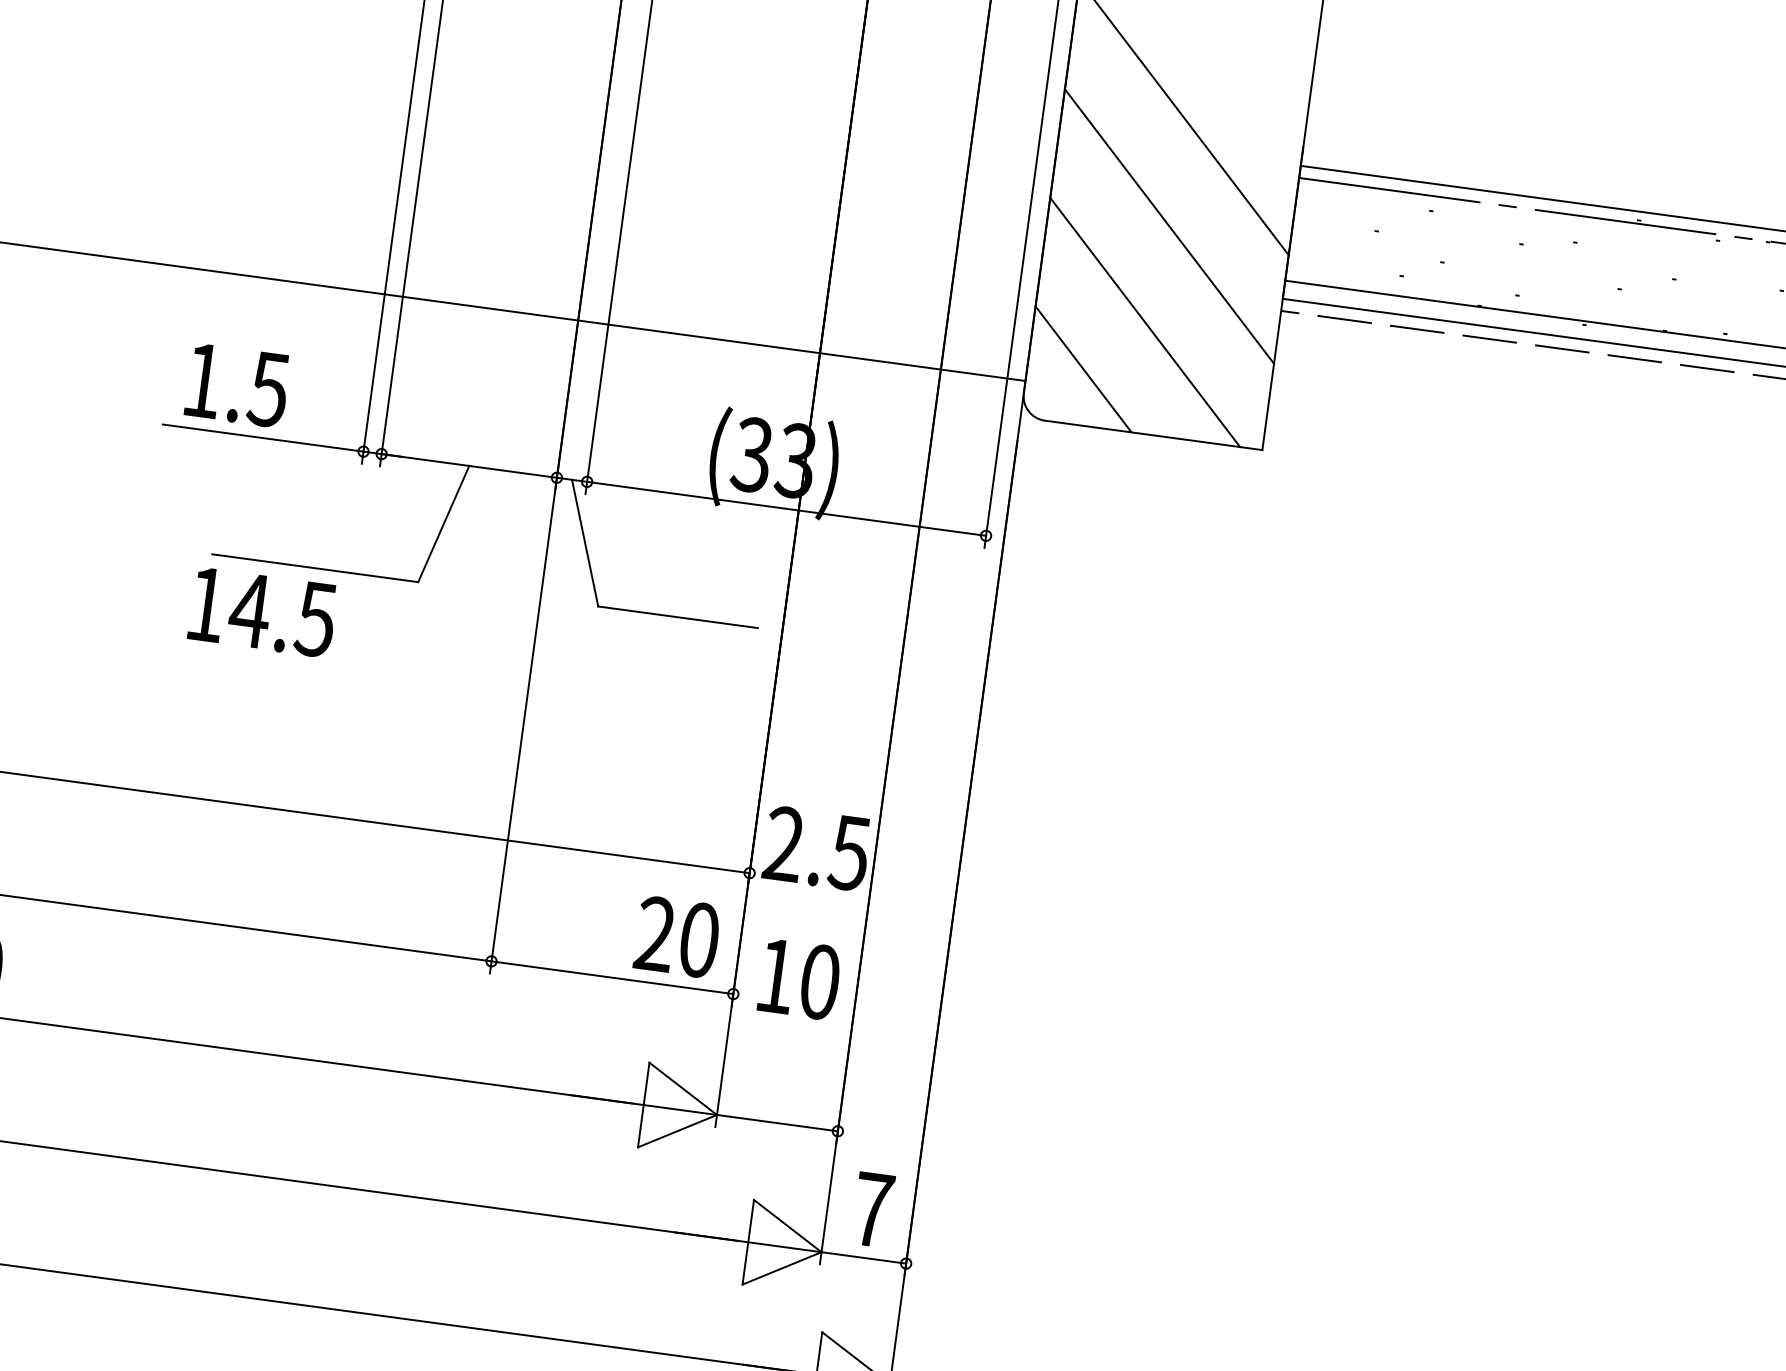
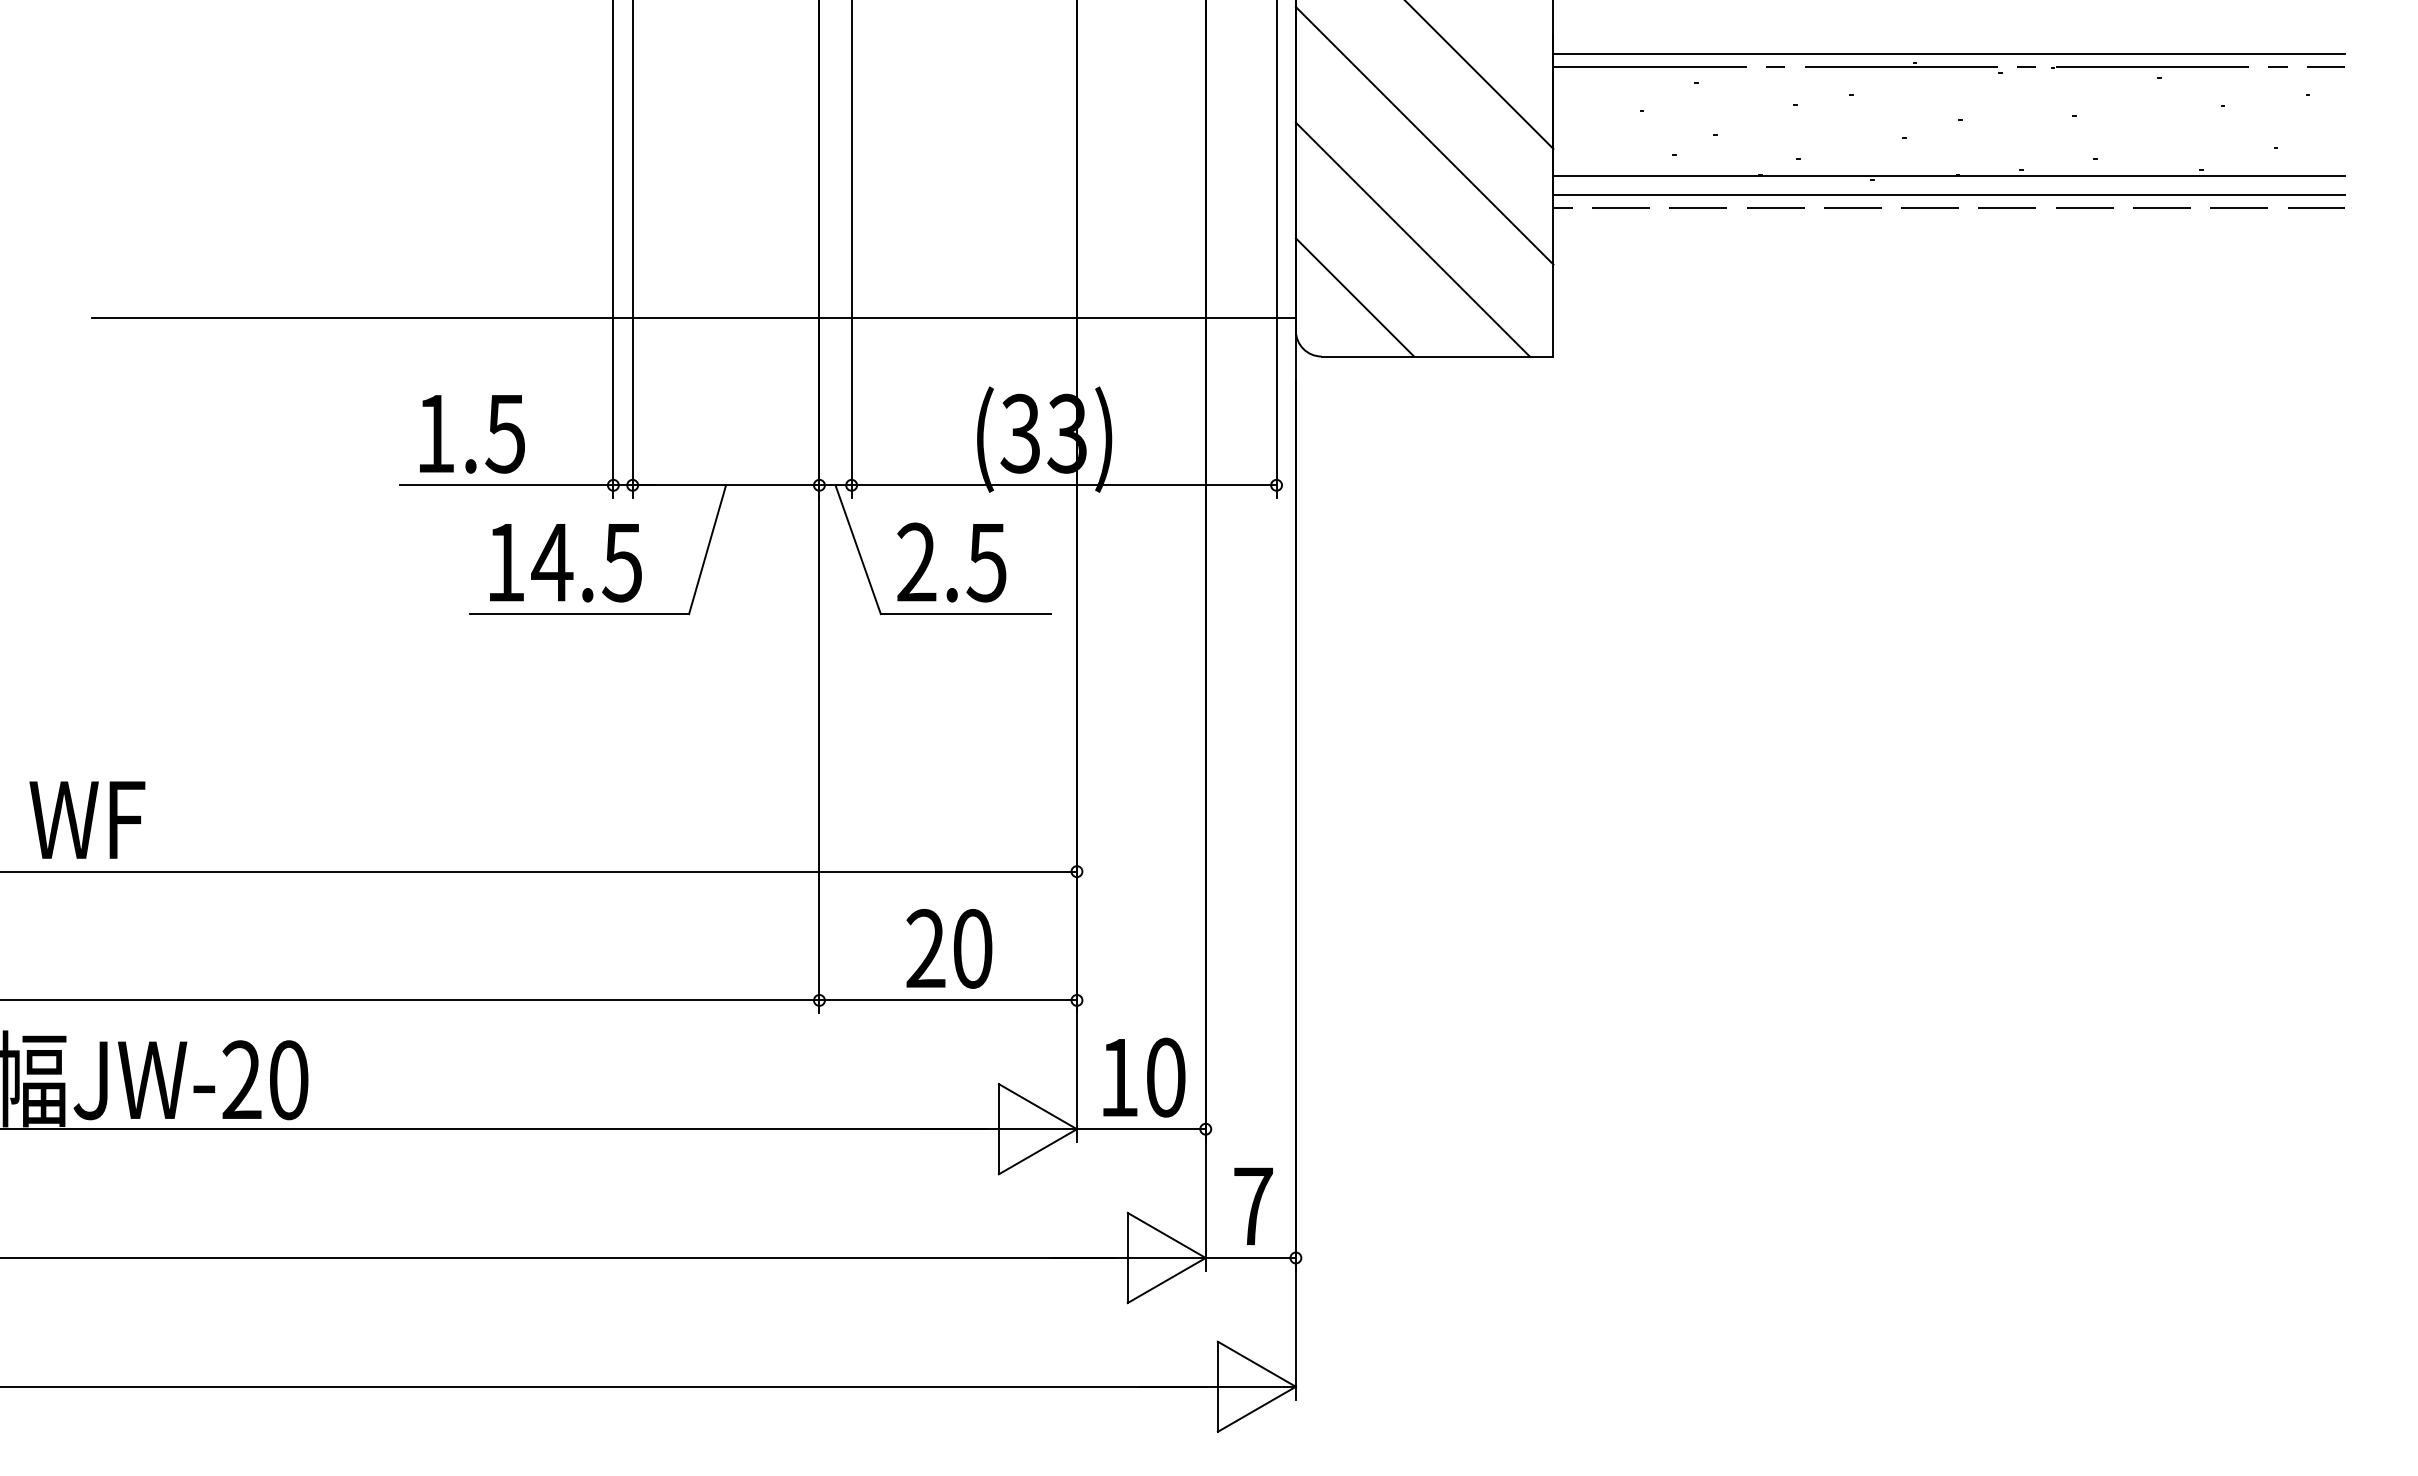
text: (262, 613) -> (565, 563), moved
text: (816, 848) -> (951, 562), moved
text: (677, 936) -> (949, 948), moved
text: (799, 979) -> (1144, 1077), moved

